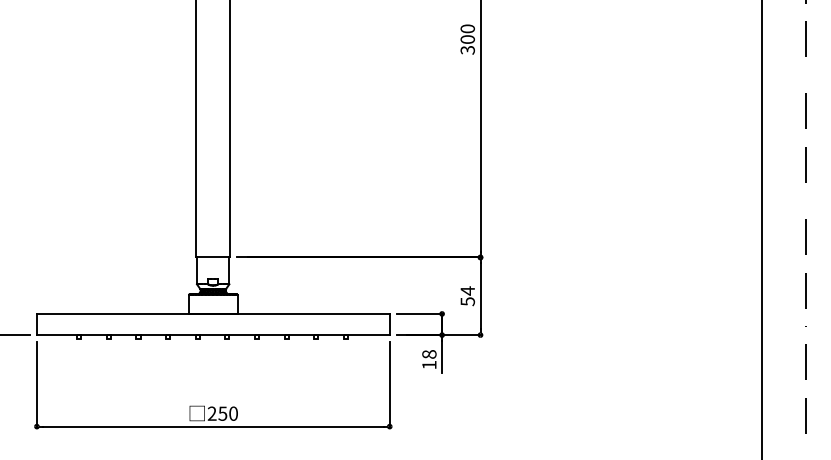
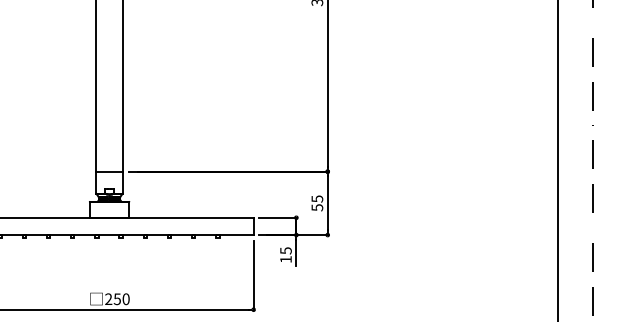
text: (467, 290) -> (317, 198), 54 -> 55
text: (429, 354) -> (286, 250), 18 -> 15

